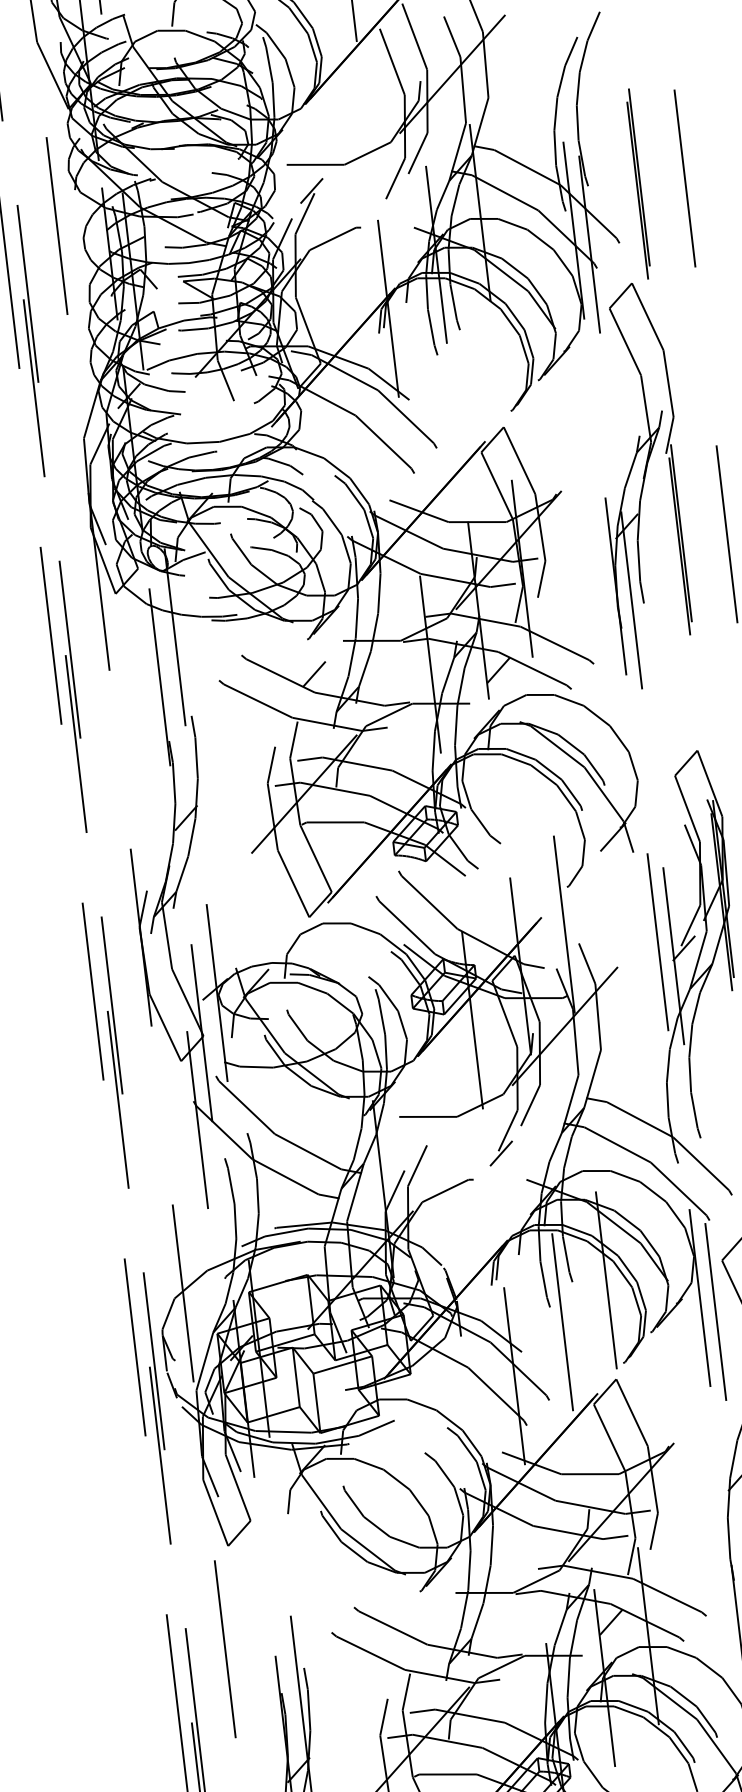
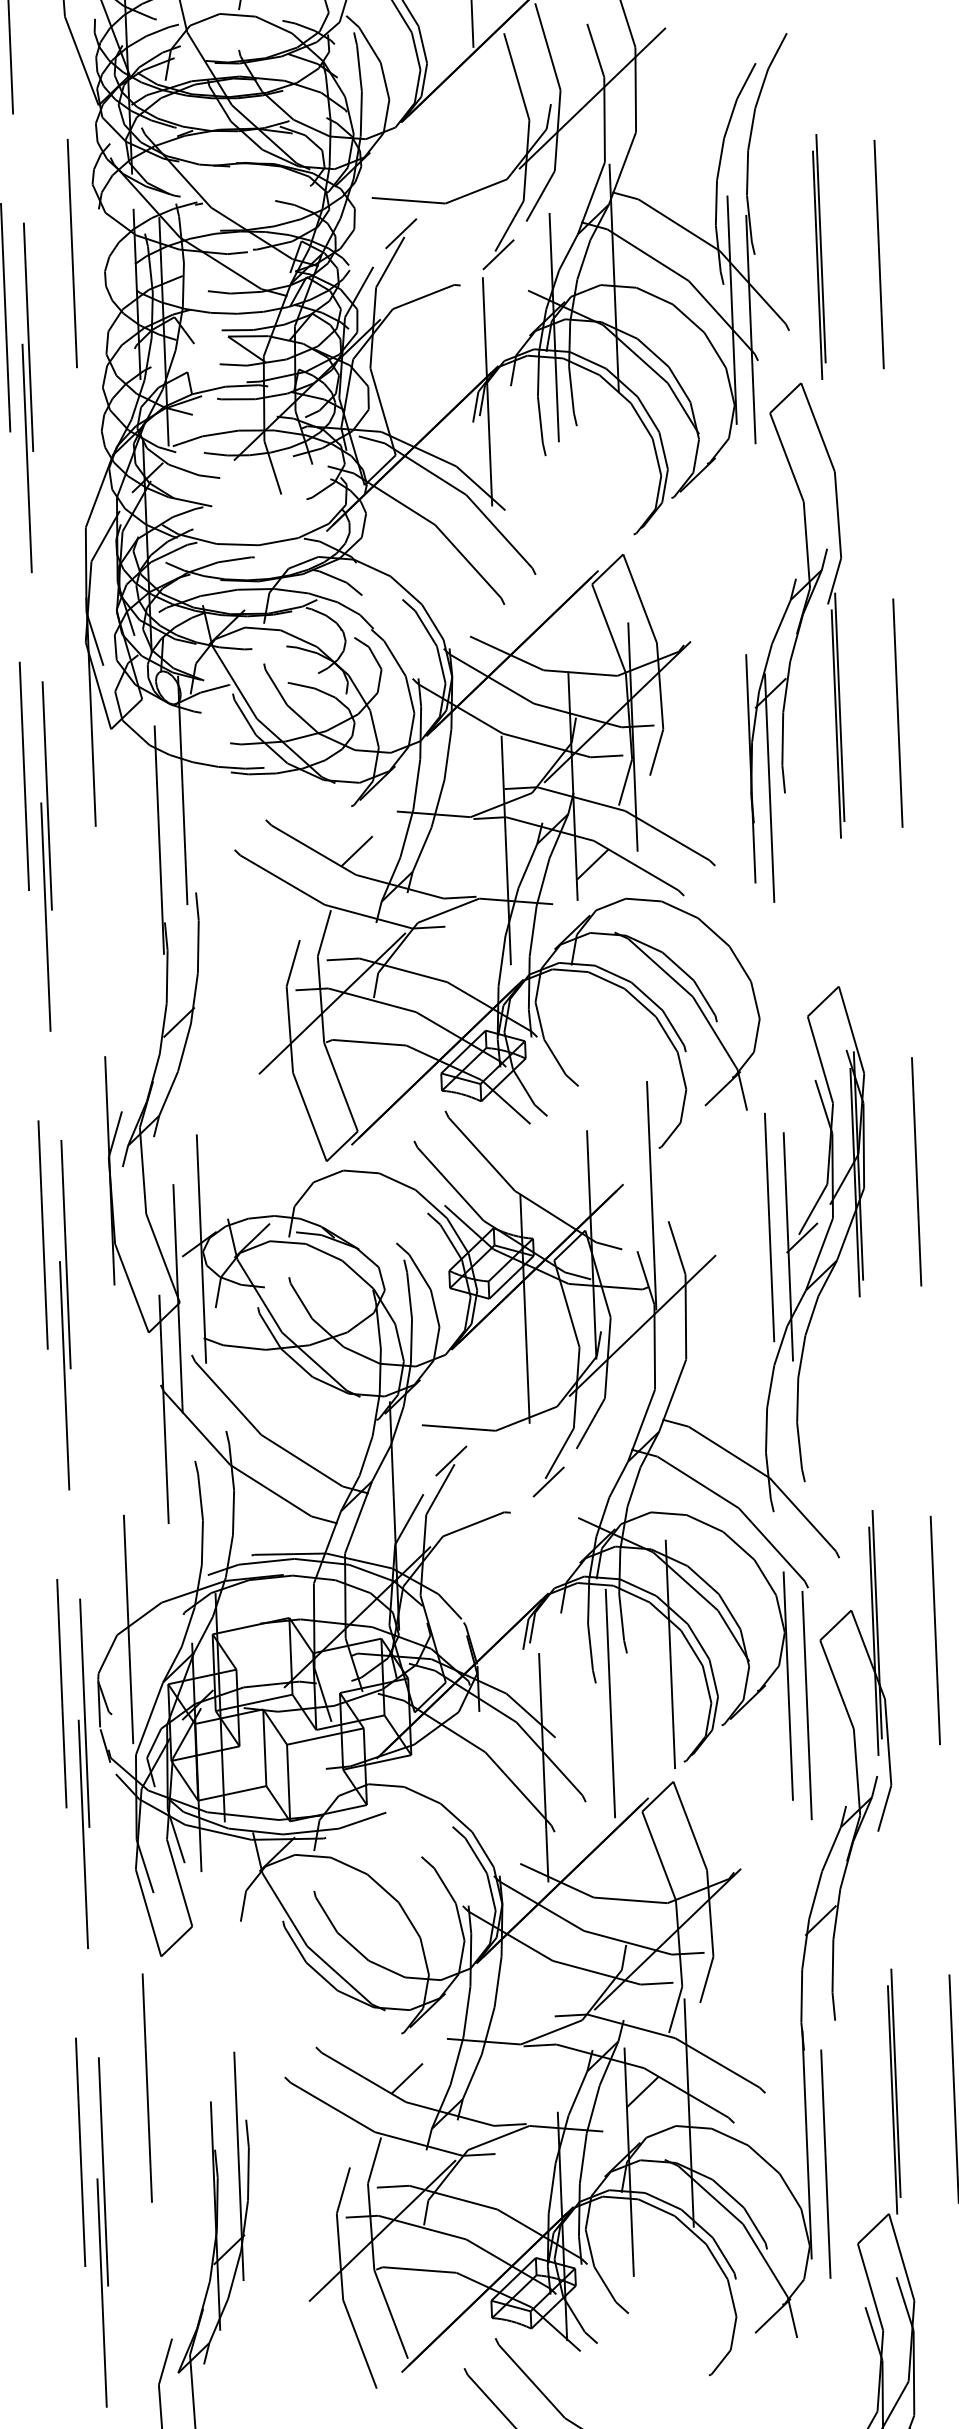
line: (388, 201) -> (498, 254), added
line: (423, 1143) -> (450, 1461), added
line: (426, 1626) -> (406, 2078), added

